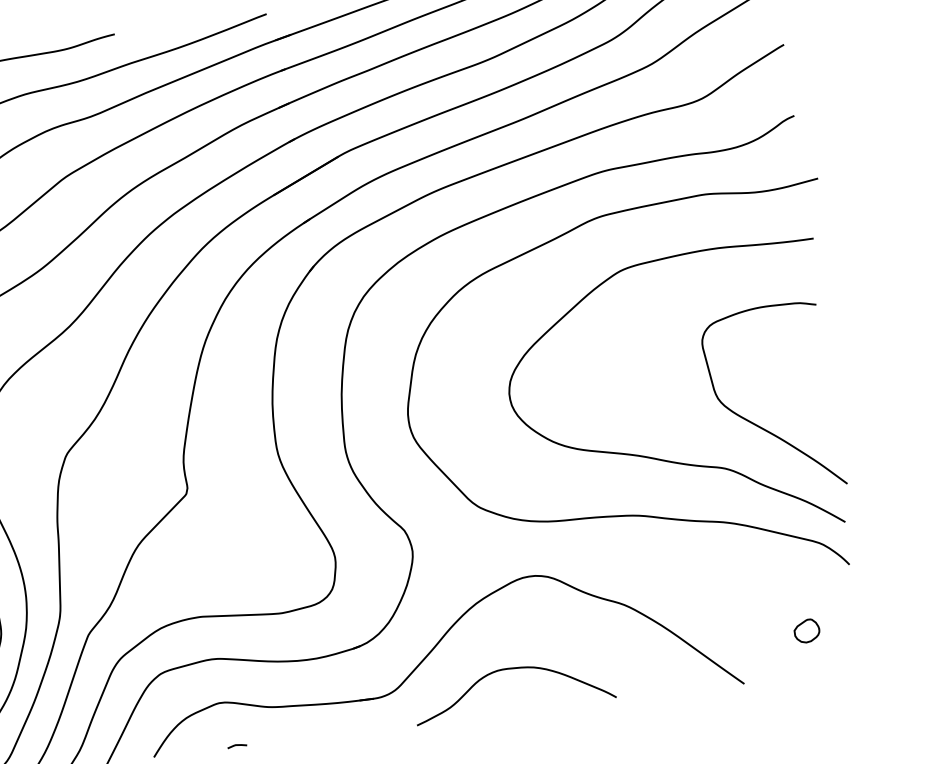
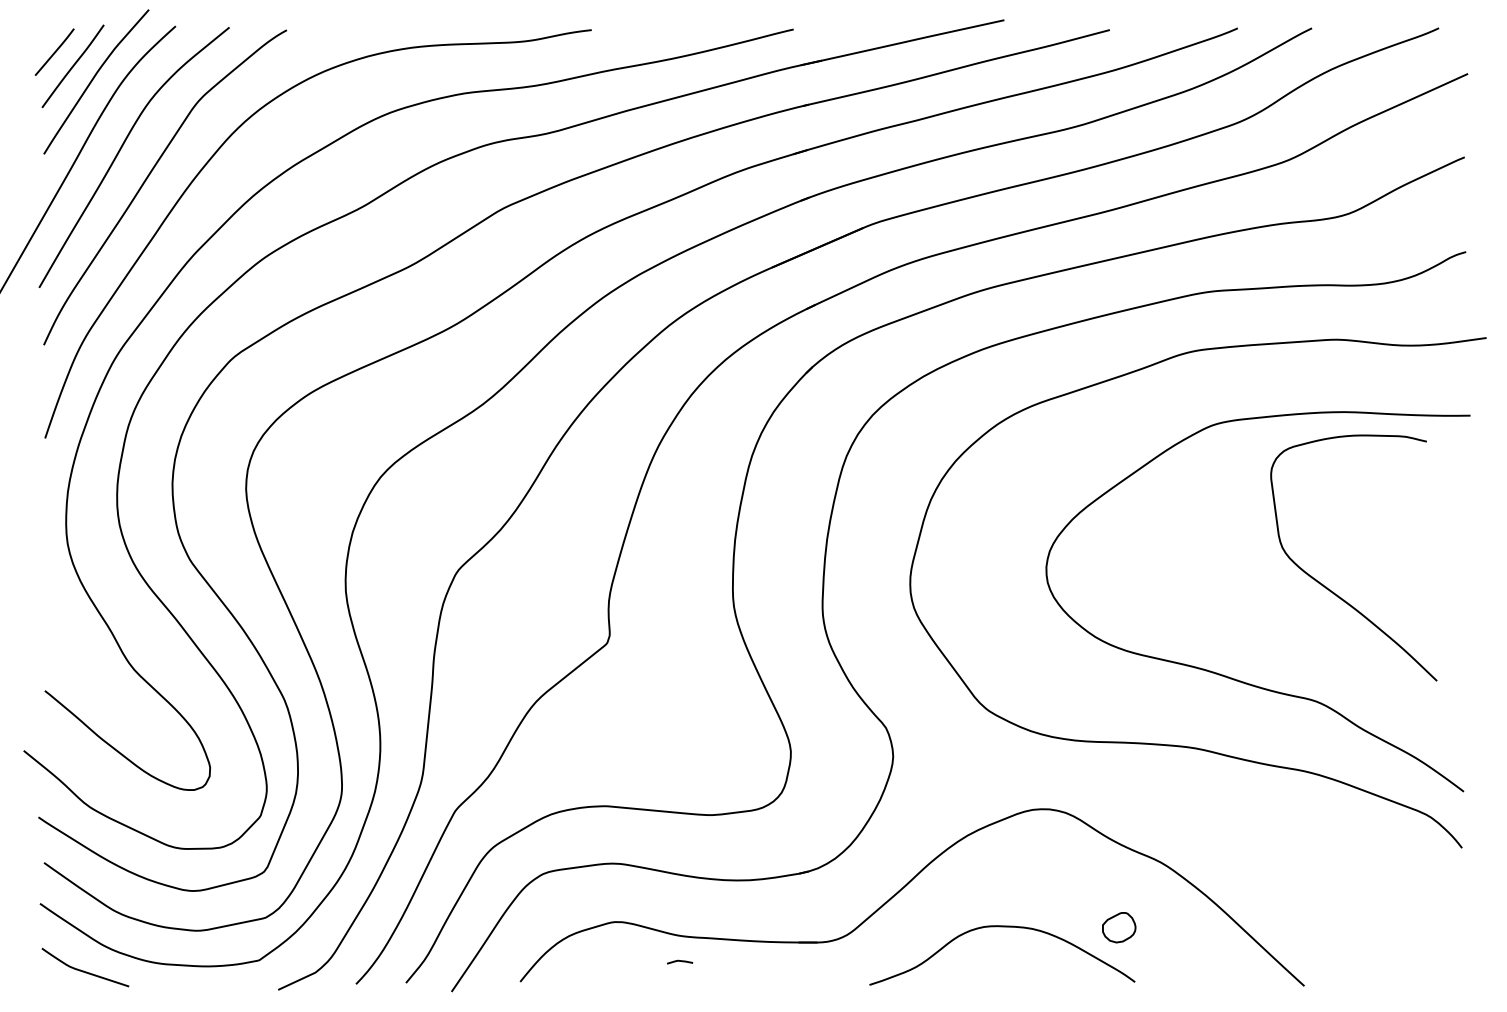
curve: (758, 425) -> (1330, 589), moved
part: (807, 630) -> (1119, 927), moved
line: (237, 745) -> (680, 961), moved

